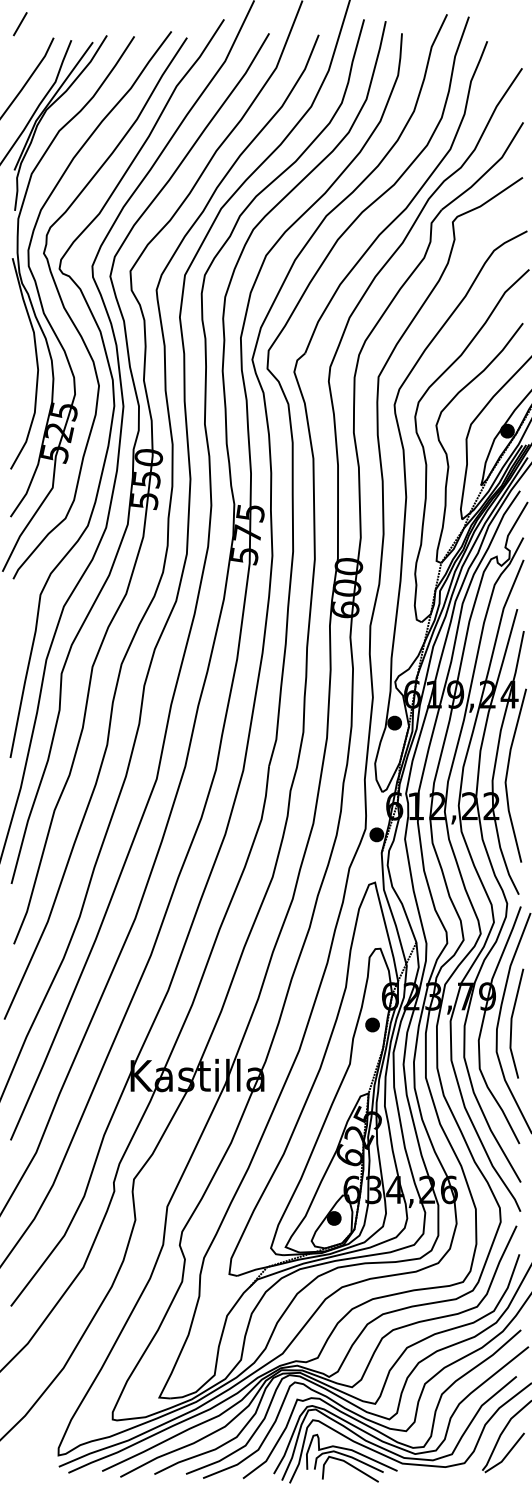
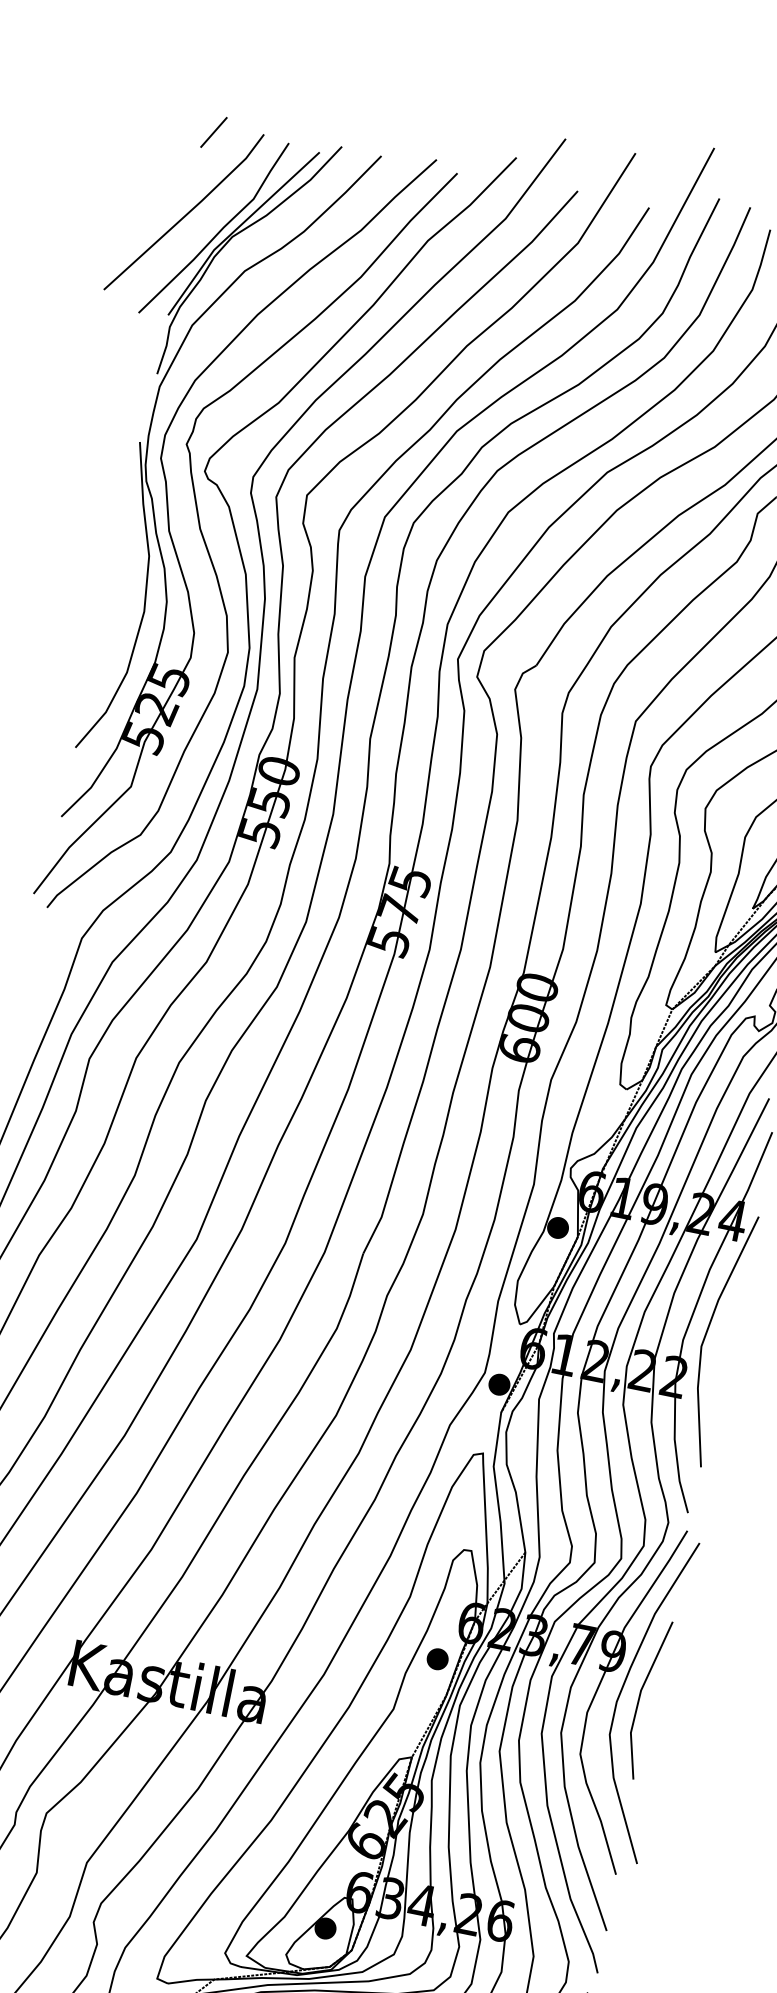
line: (19, 24) -> (212, 132), moved

